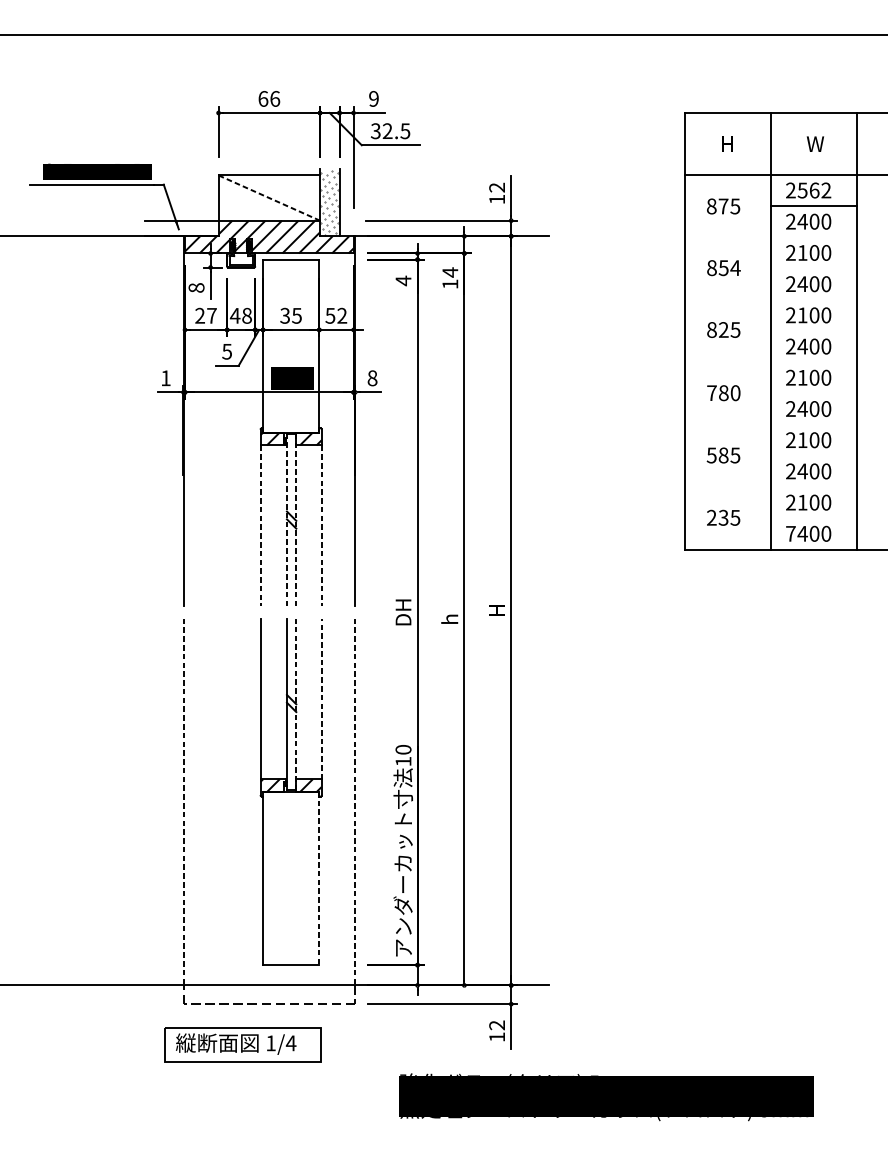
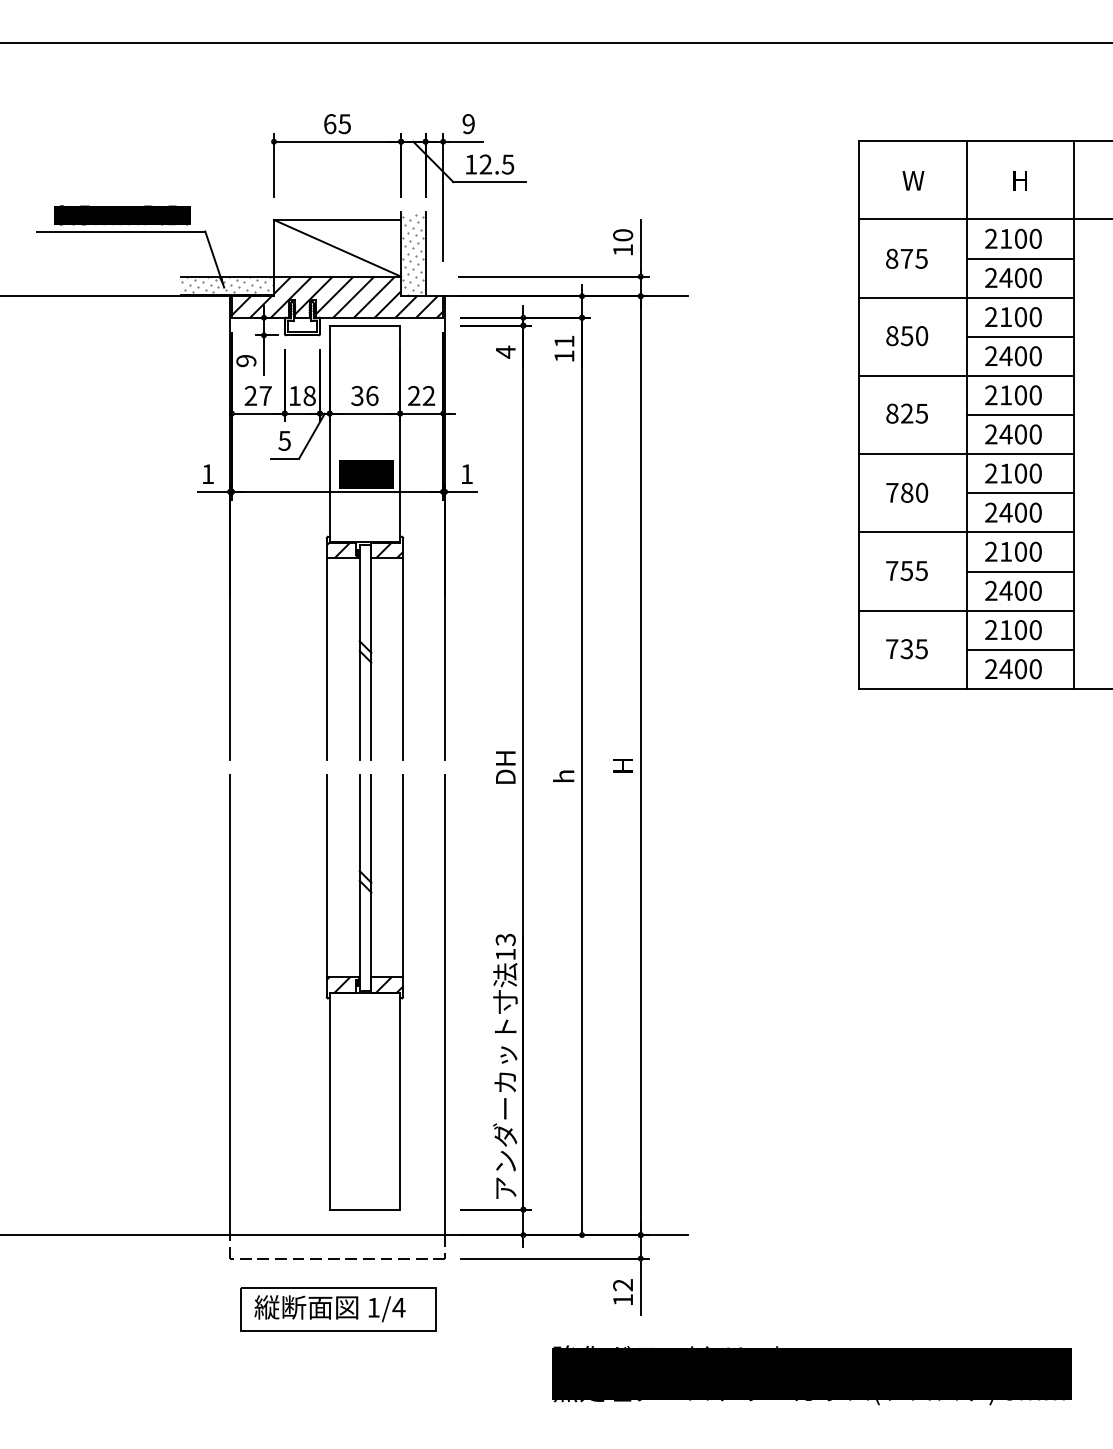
text: (274, 99) -> (344, 124), 66 -> 65
text: (375, 131) -> (470, 164), 32.5 -> 12.5
text: (728, 143) -> (913, 180), H -> W
text: (815, 143) -> (1021, 180), W -> H
text: (497, 187) -> (623, 235), 12 -> 10
text: (814, 190) -> (1020, 238), 2562 -> 2100
line: (269, 198) -> (337, 248), dashed -> solid
hatch: (181, 227) -> (227, 285), added
line: (771, 237) -> (966, 297), added
text: (735, 268) -> (921, 336), 854 -> 850
line: (814, 268) -> (1020, 336), added
text: (450, 272) -> (564, 341), 14 -> 11
text: (196, 287) -> (246, 360), 8 -> 9
line: (771, 299) -> (966, 375), added
text: (234, 315) -> (294, 395), 48 -> 18
text: (296, 315) -> (371, 395), 35 -> 36
text: (329, 315) -> (413, 395), 52 -> 22
line: (814, 331) -> (1020, 415), added
line: (771, 362) -> (966, 454), added
text: (372, 378) -> (466, 474), 8 -> 1
line: (814, 393) -> (1020, 493), added
line: (771, 424) -> (966, 532), added
text: (717, 455) -> (899, 571), 585 -> 755
line: (814, 455) -> (1020, 571), added
line: (771, 487) -> (966, 610), added
text: (712, 517) -> (892, 648), 235 -> 735
line: (814, 518) -> (1020, 649), added
line: (286, 520) -> (359, 652), dashed -> solid
line: (296, 520) -> (371, 652), dashed -> solid
line: (260, 526) -> (326, 659), dashed -> solid
line: (321, 526) -> (403, 659), dashed -> solid
text: (791, 533) -> (991, 668), 7400 -> 2400
line: (321, 699) -> (403, 876), dashed -> solid
line: (296, 704) -> (371, 883), dashed -> solid
text: (403, 749) -> (505, 939), 10 -> 13
line: (183, 802) -> (230, 1005), dashed -> solid
line: (355, 802) -> (445, 1005), dashed -> solid
line: (319, 878) -> (400, 1101), dashed -> solid
part: (242, 1044) -> (338, 1309), moved
text: (605, 1097) -> (811, 1375), moved

